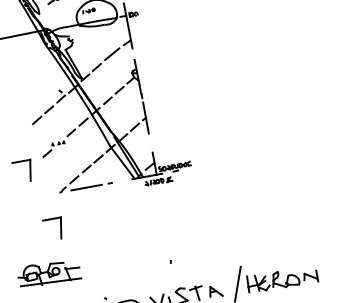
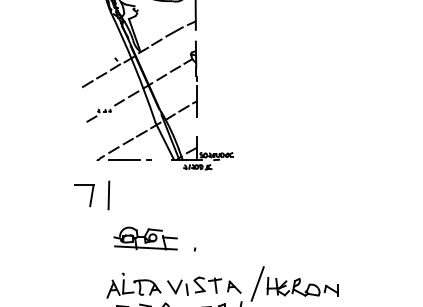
part: (29, 171) -> (70, 133), removed
line: (77, 224) -> (108, 195), added
part: (48, 273) -> (145, 238), moved

